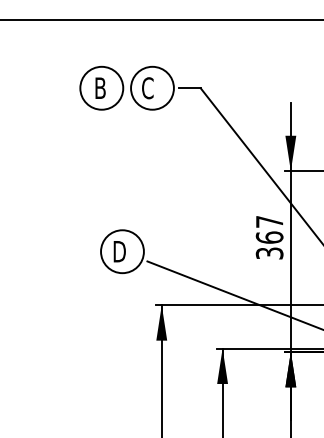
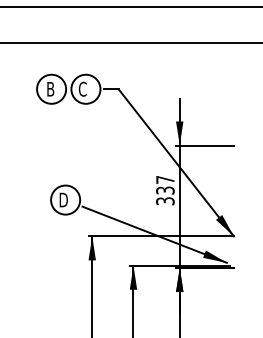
text: (269, 237) -> (165, 190), 367 -> 337

